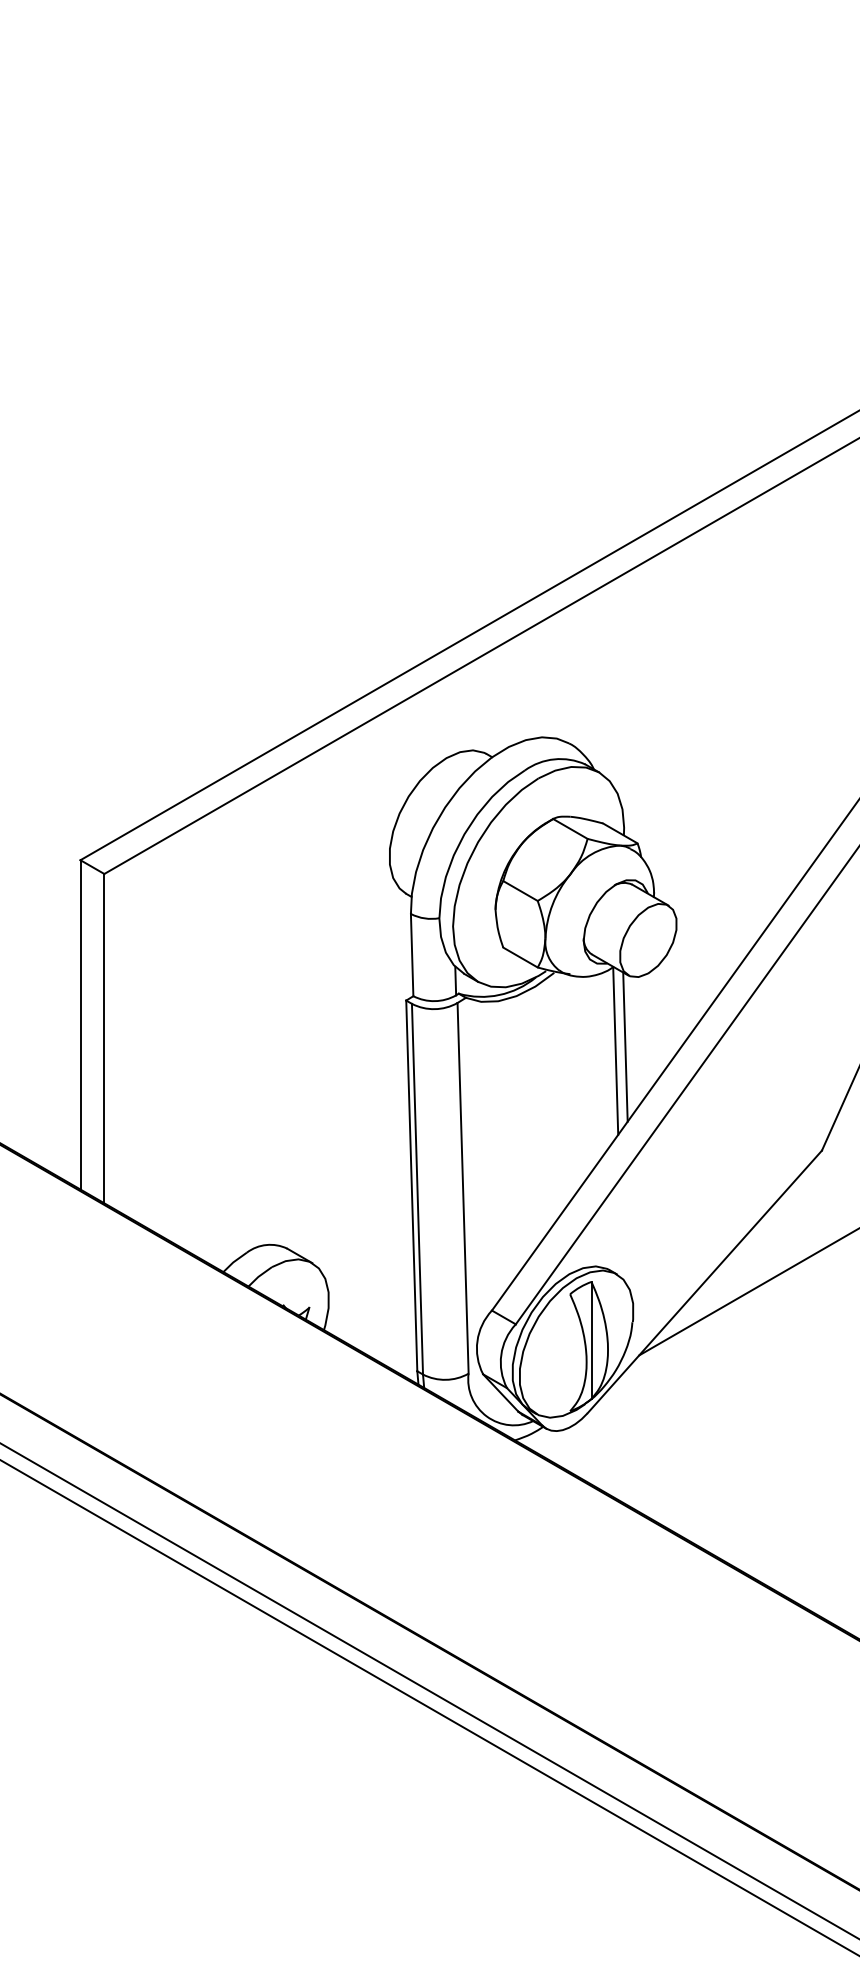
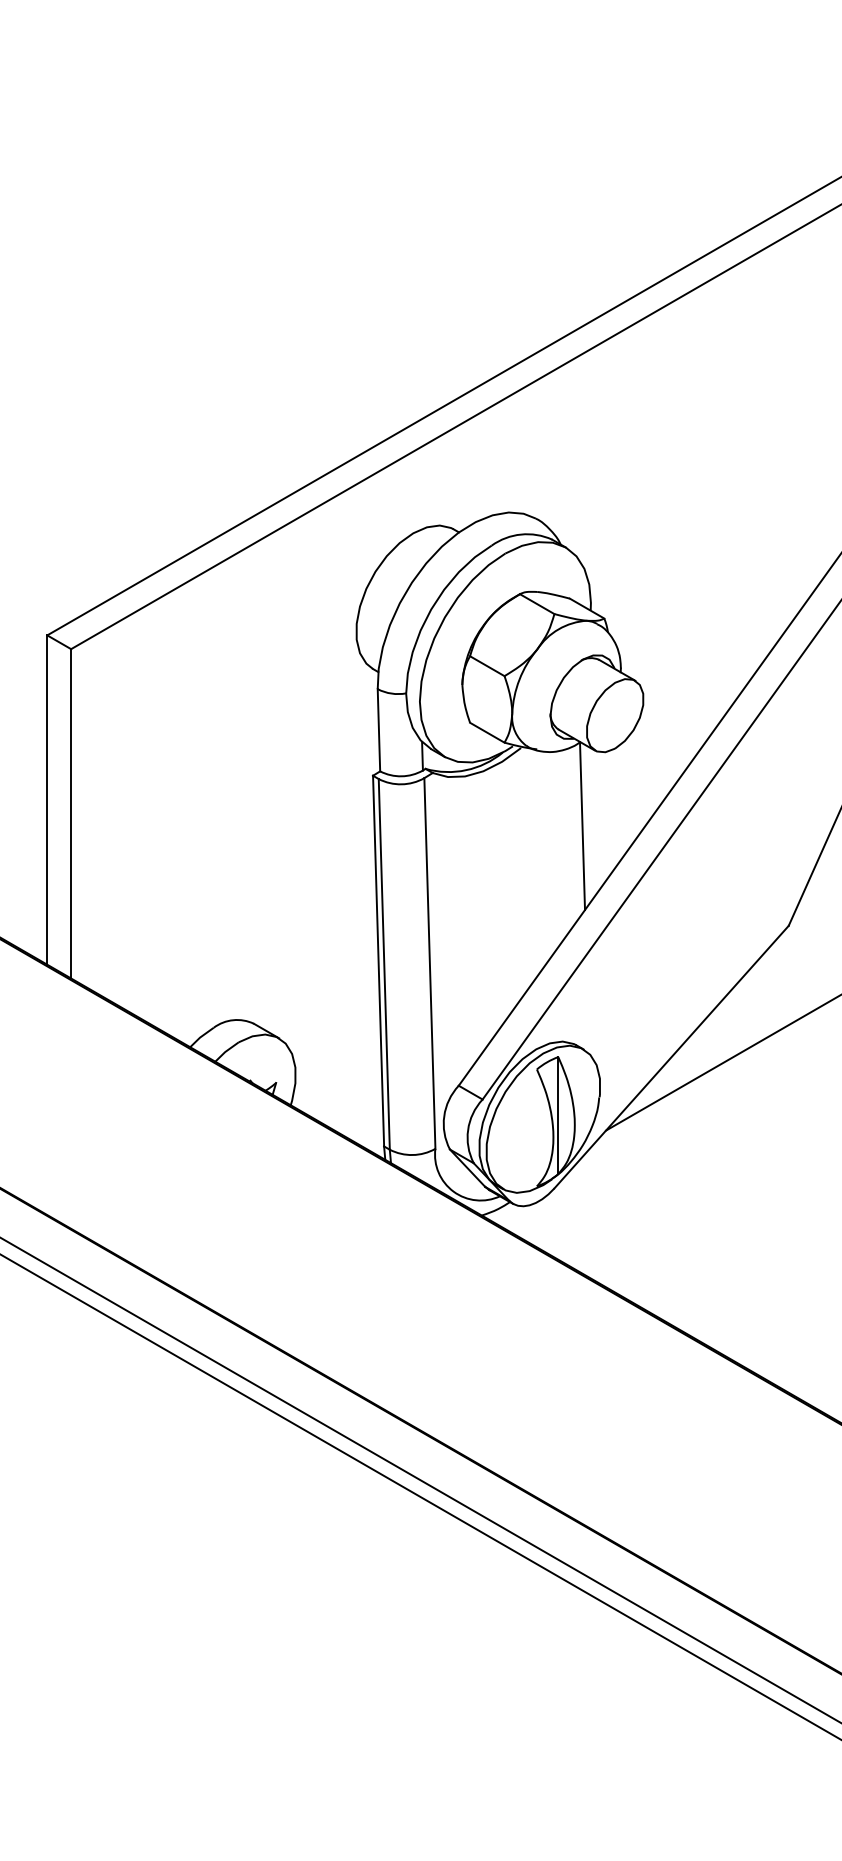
line: (625, 1046) -> (592, 821), removed

